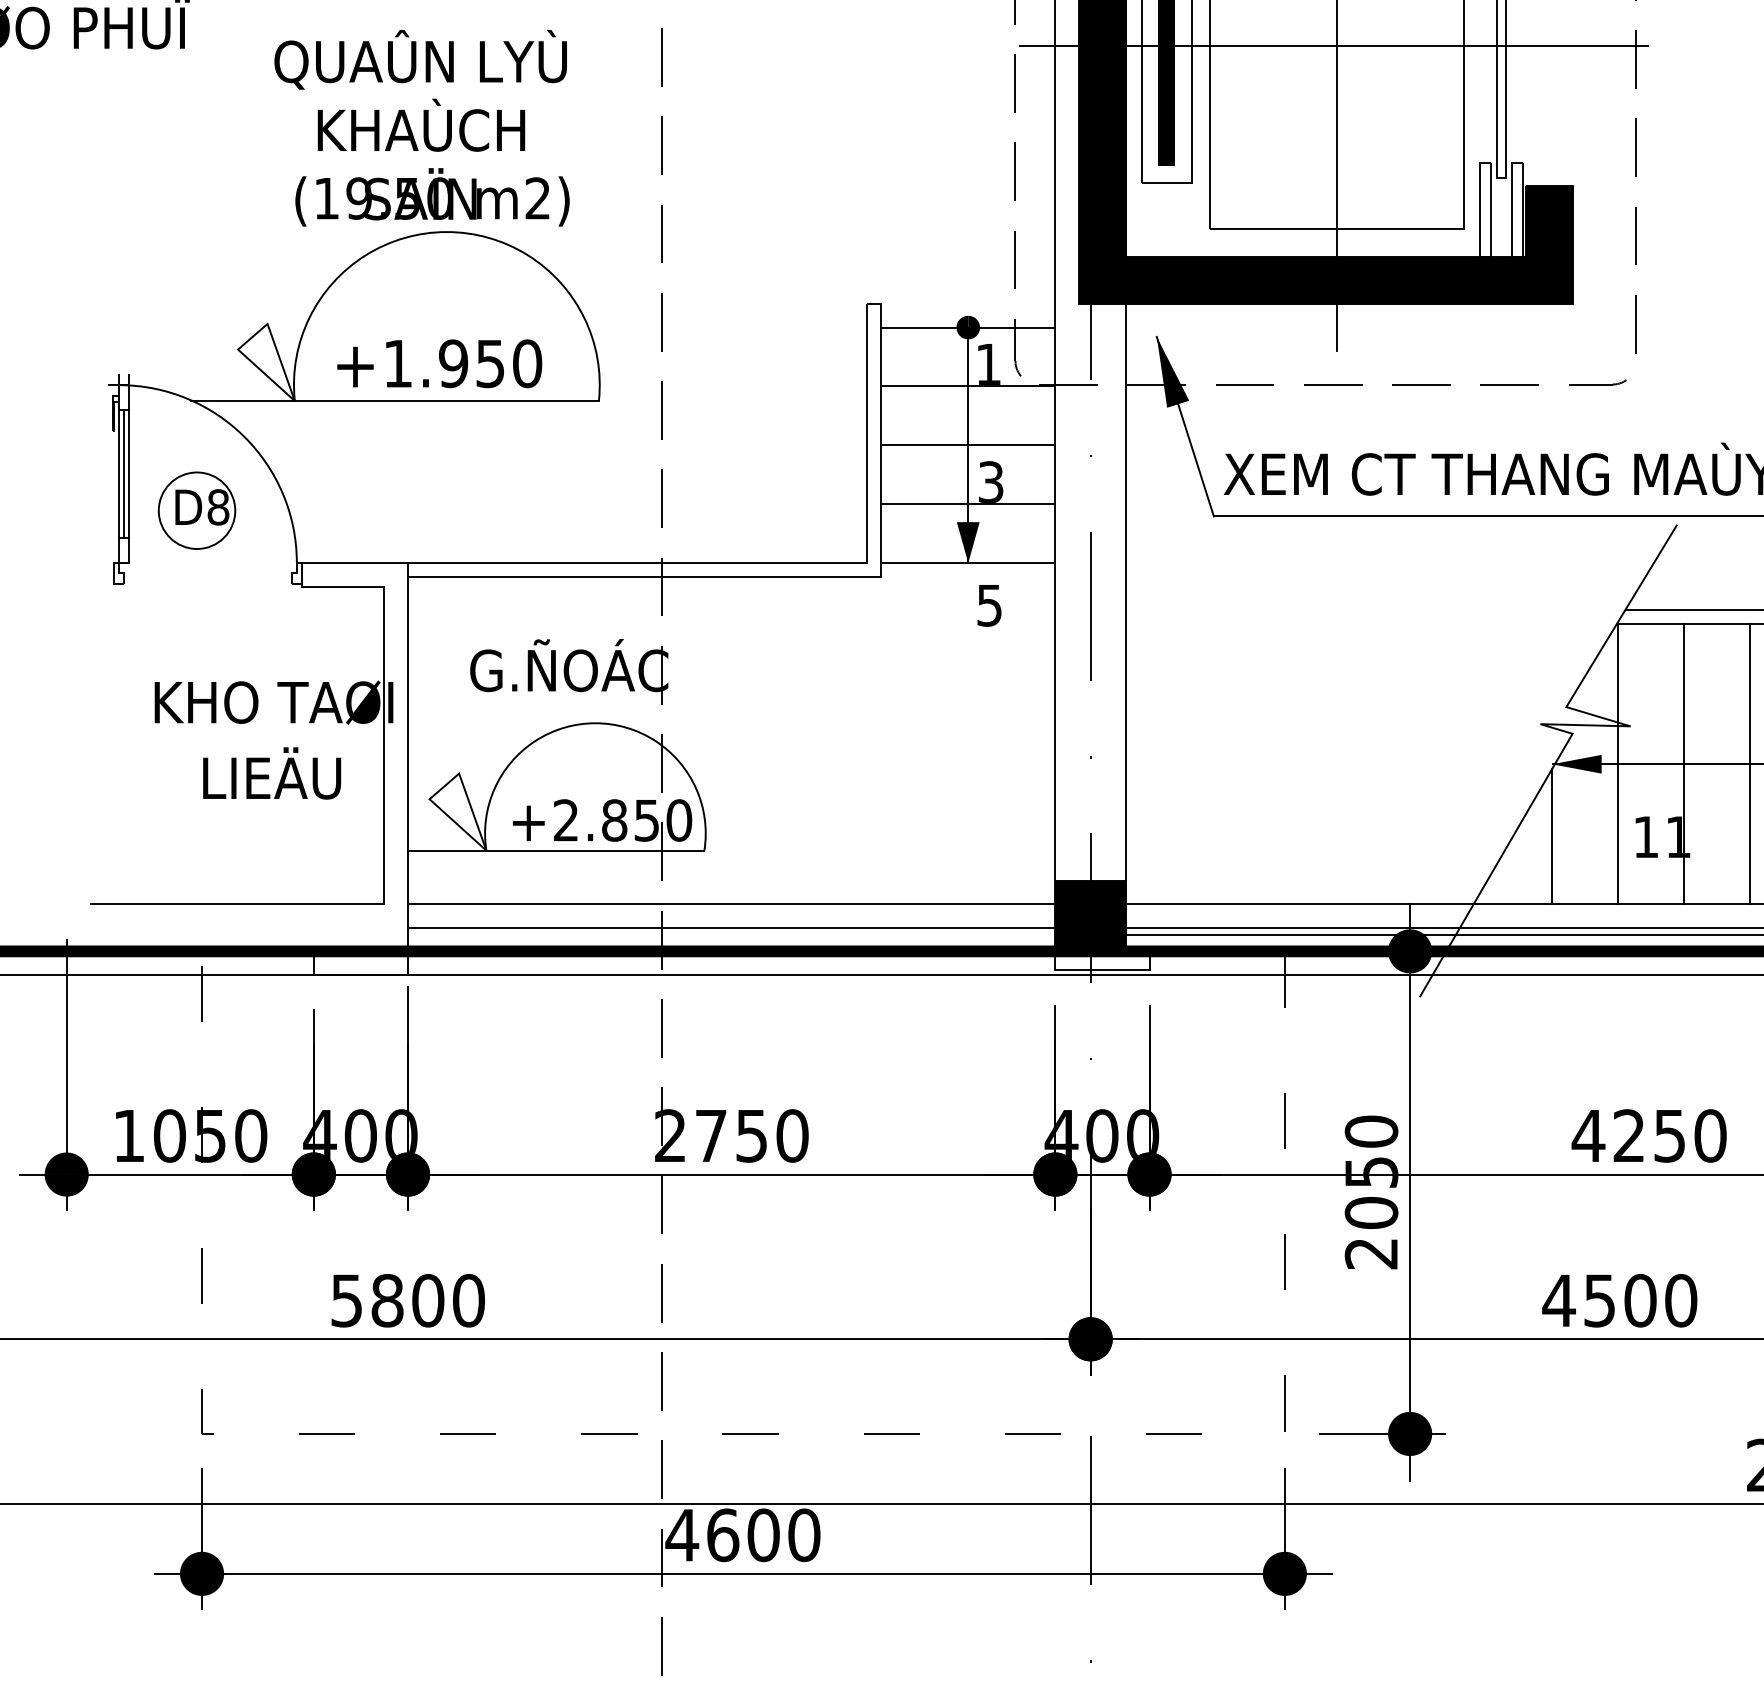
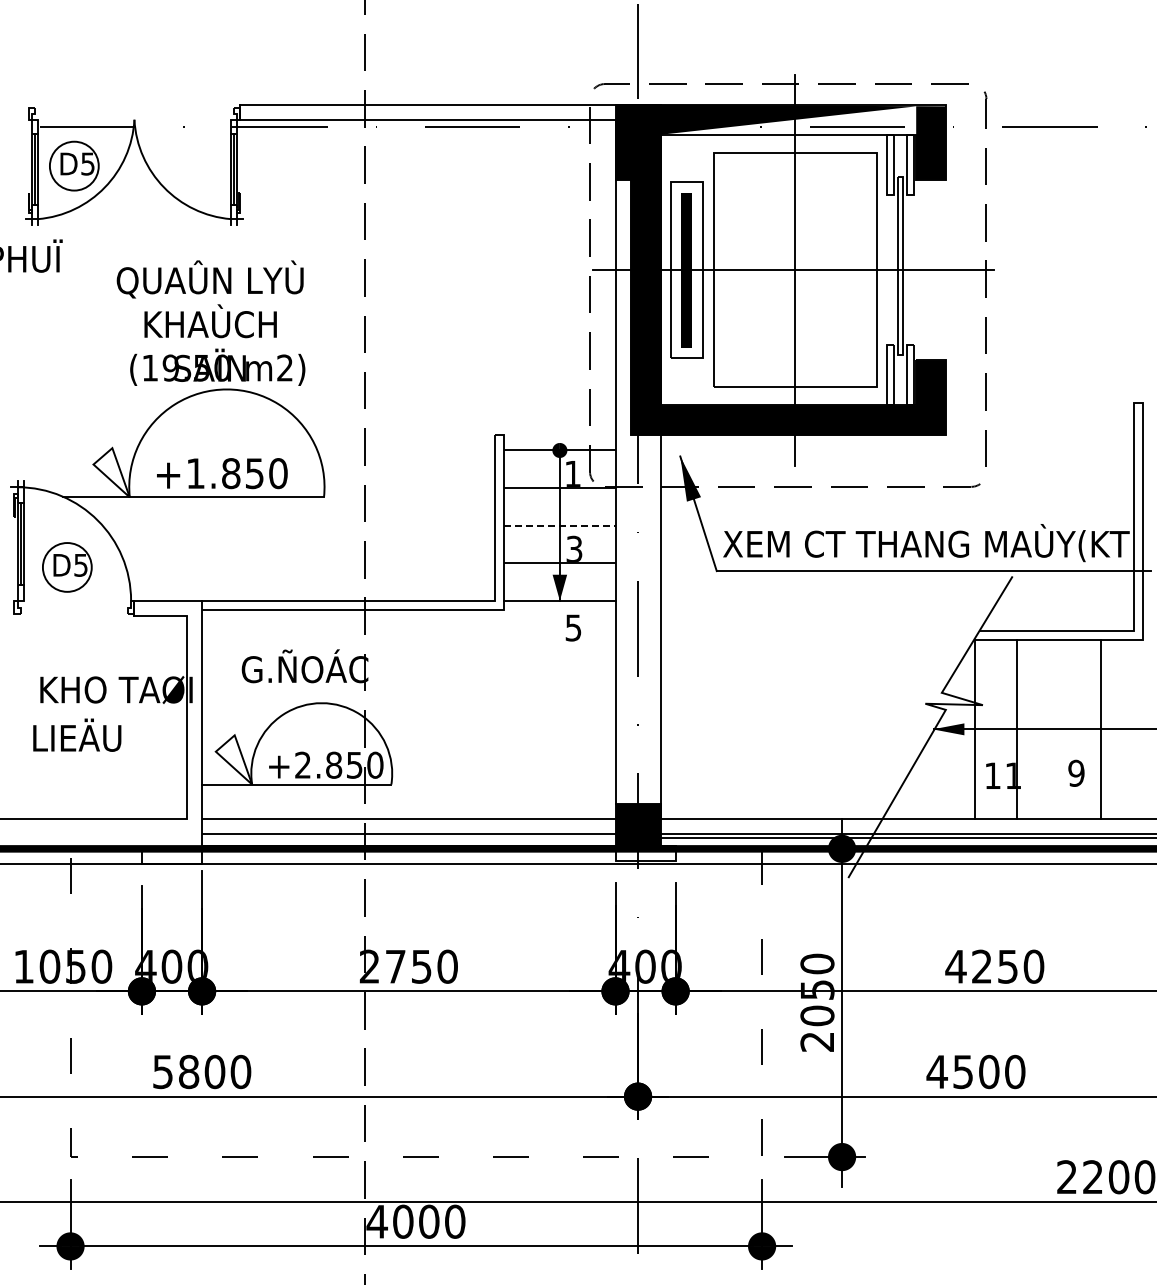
text: (452, 363) -> (230, 473), +1.950 -> +1.850
line: (967, 445) -> (559, 525), solid -> dashed
text: (217, 506) -> (80, 564), D8 -> D5
line: (1750, 762) -> (1059, 728), removed
text: (272, 772) -> (77, 734), moved
line: (1551, 836) -> (932, 775), removed
text: (723, 1534) -> (403, 1221), 4600 -> 4000

